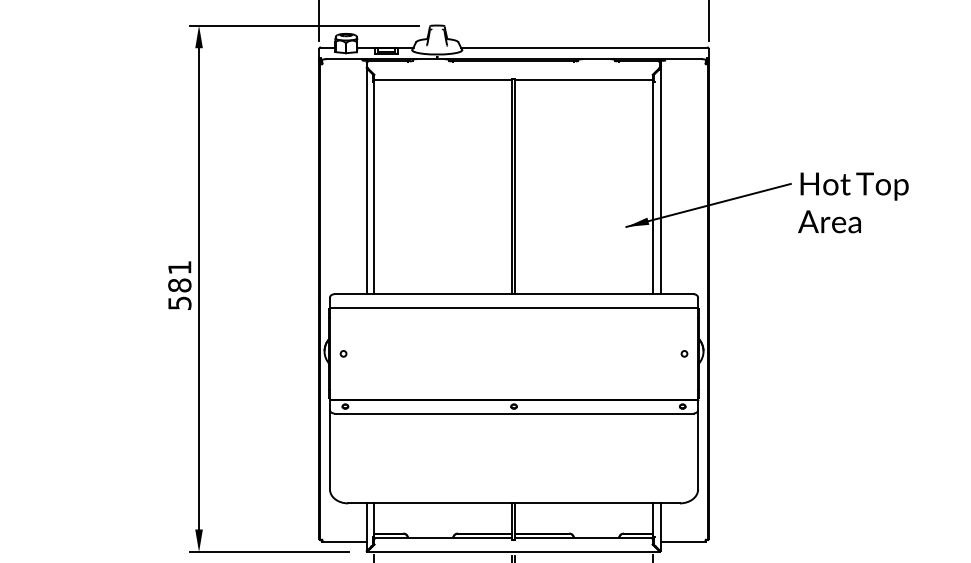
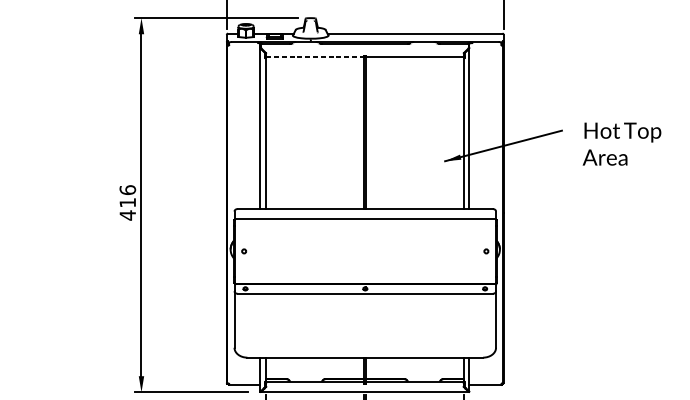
line: (443, 80) -> (315, 57), solid -> dashed
text: (853, 202) -> (622, 143), moved
text: (179, 285) -> (127, 202), 581 -> 416

